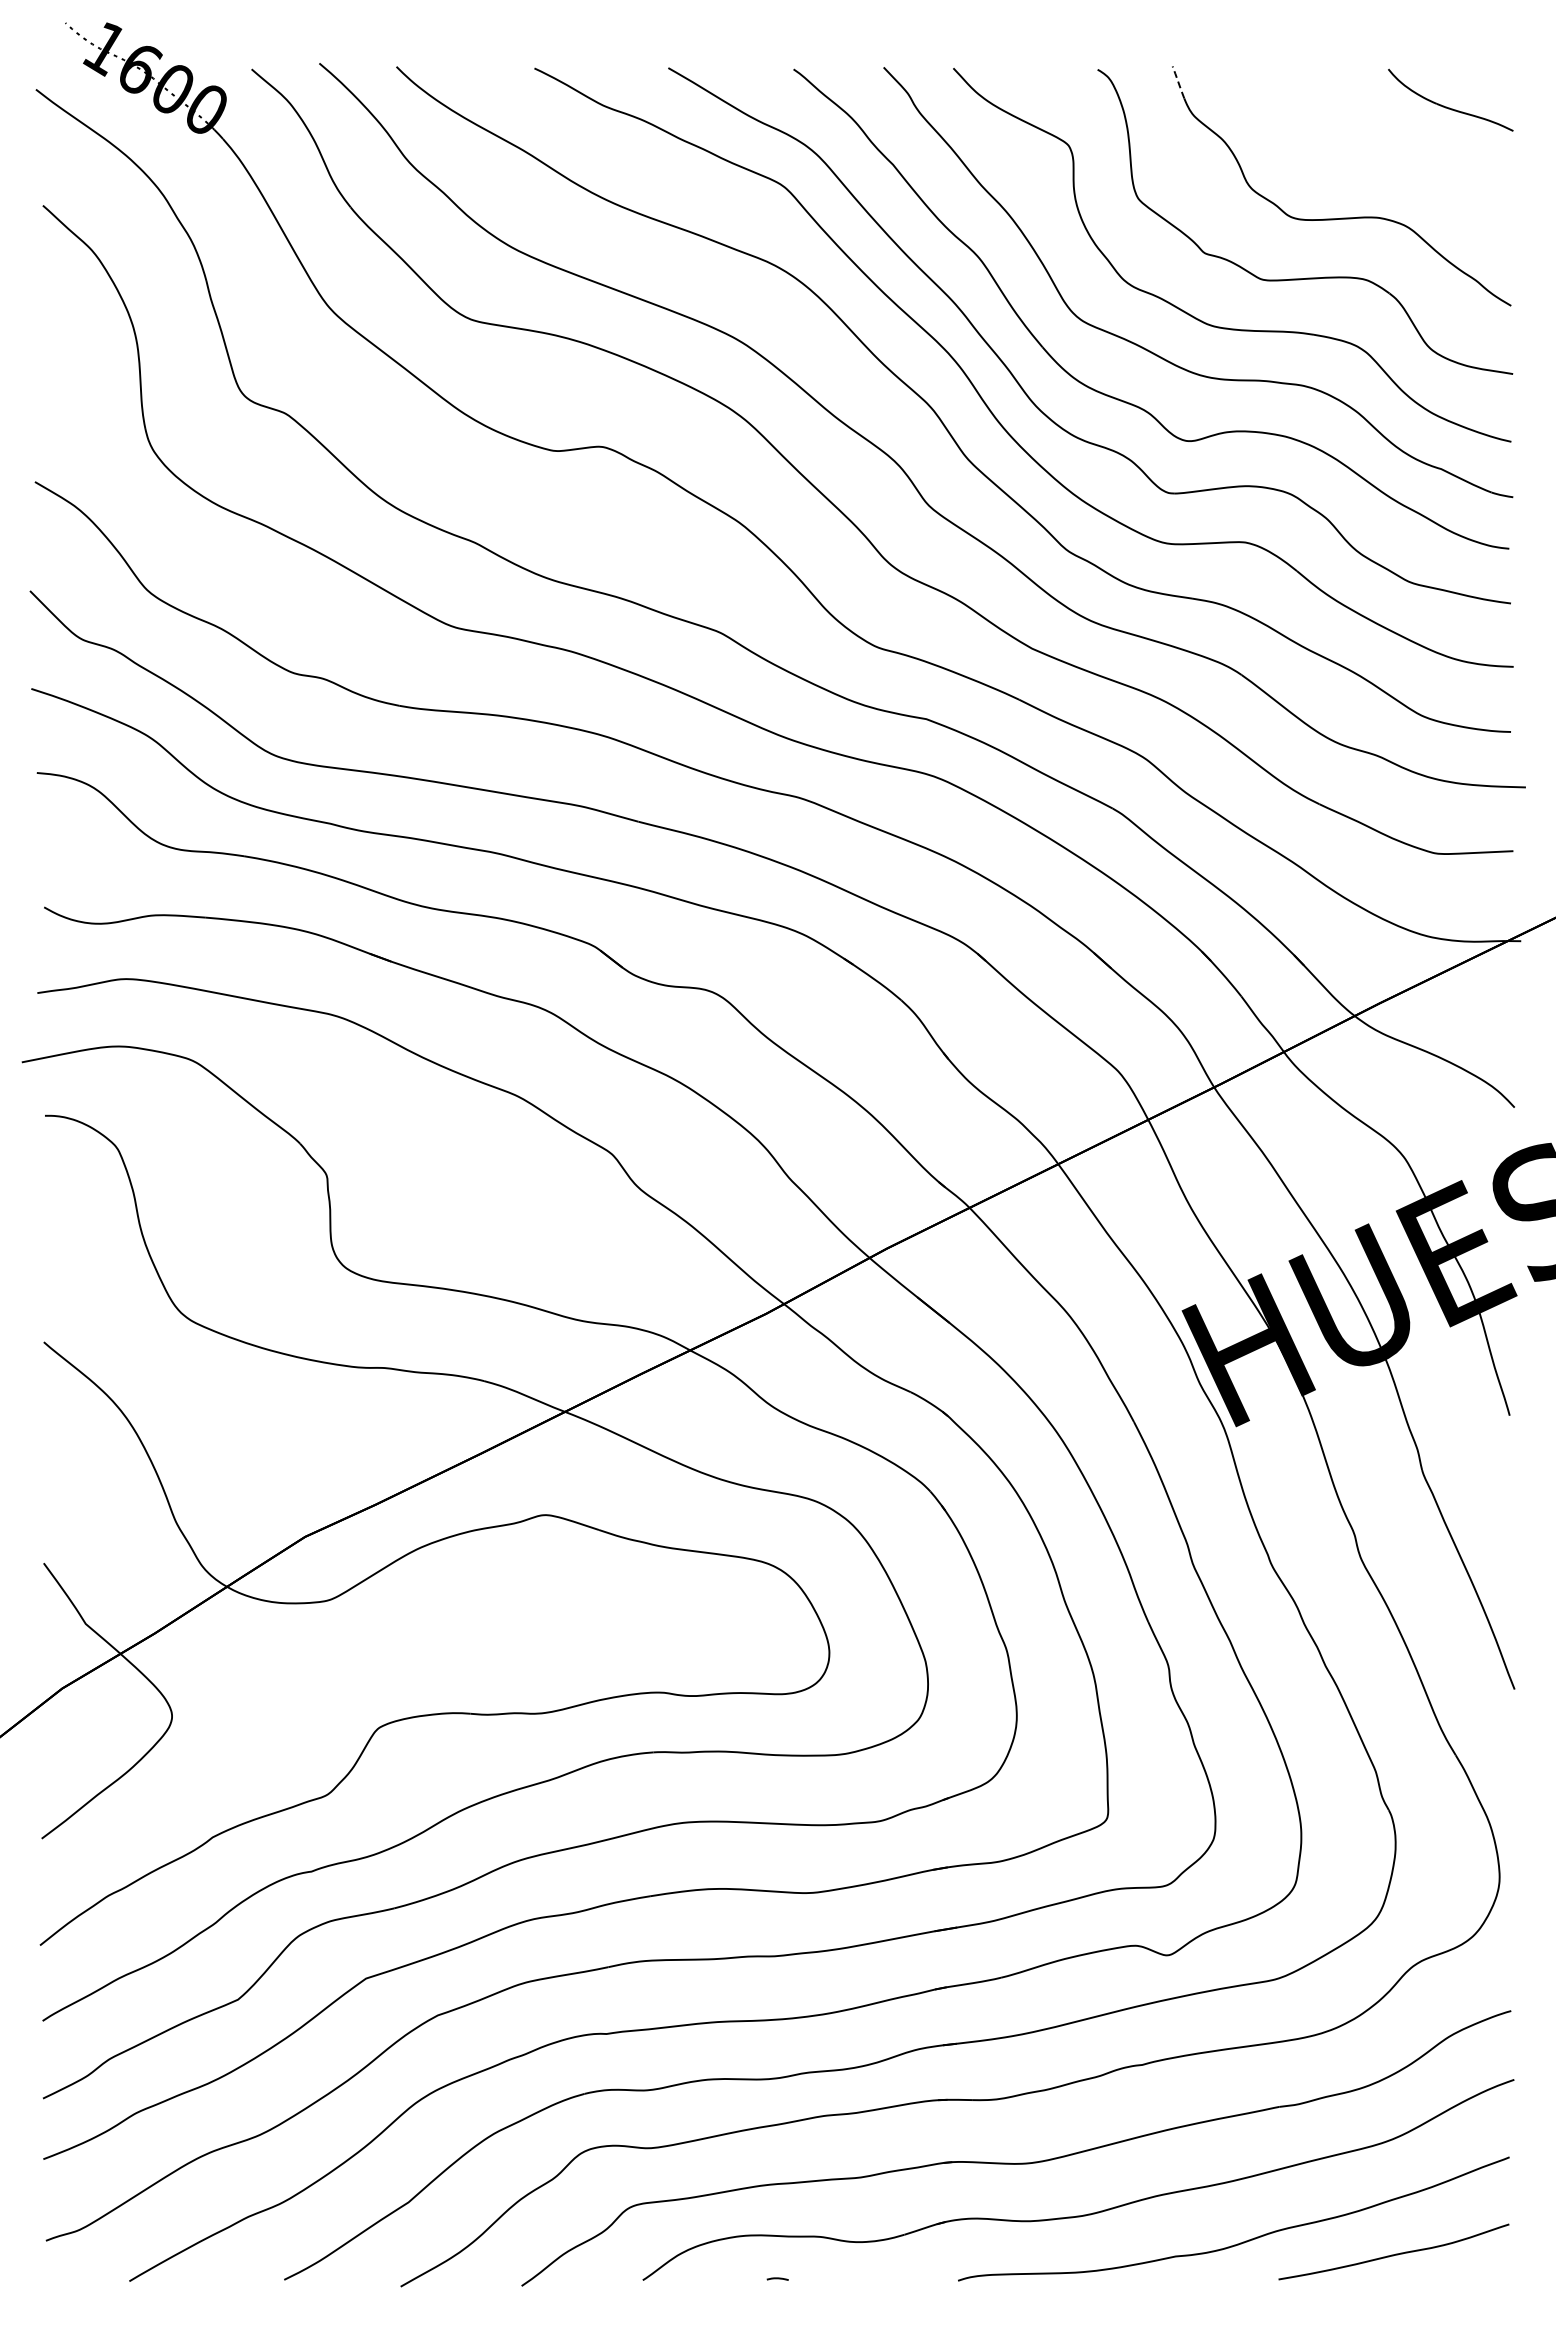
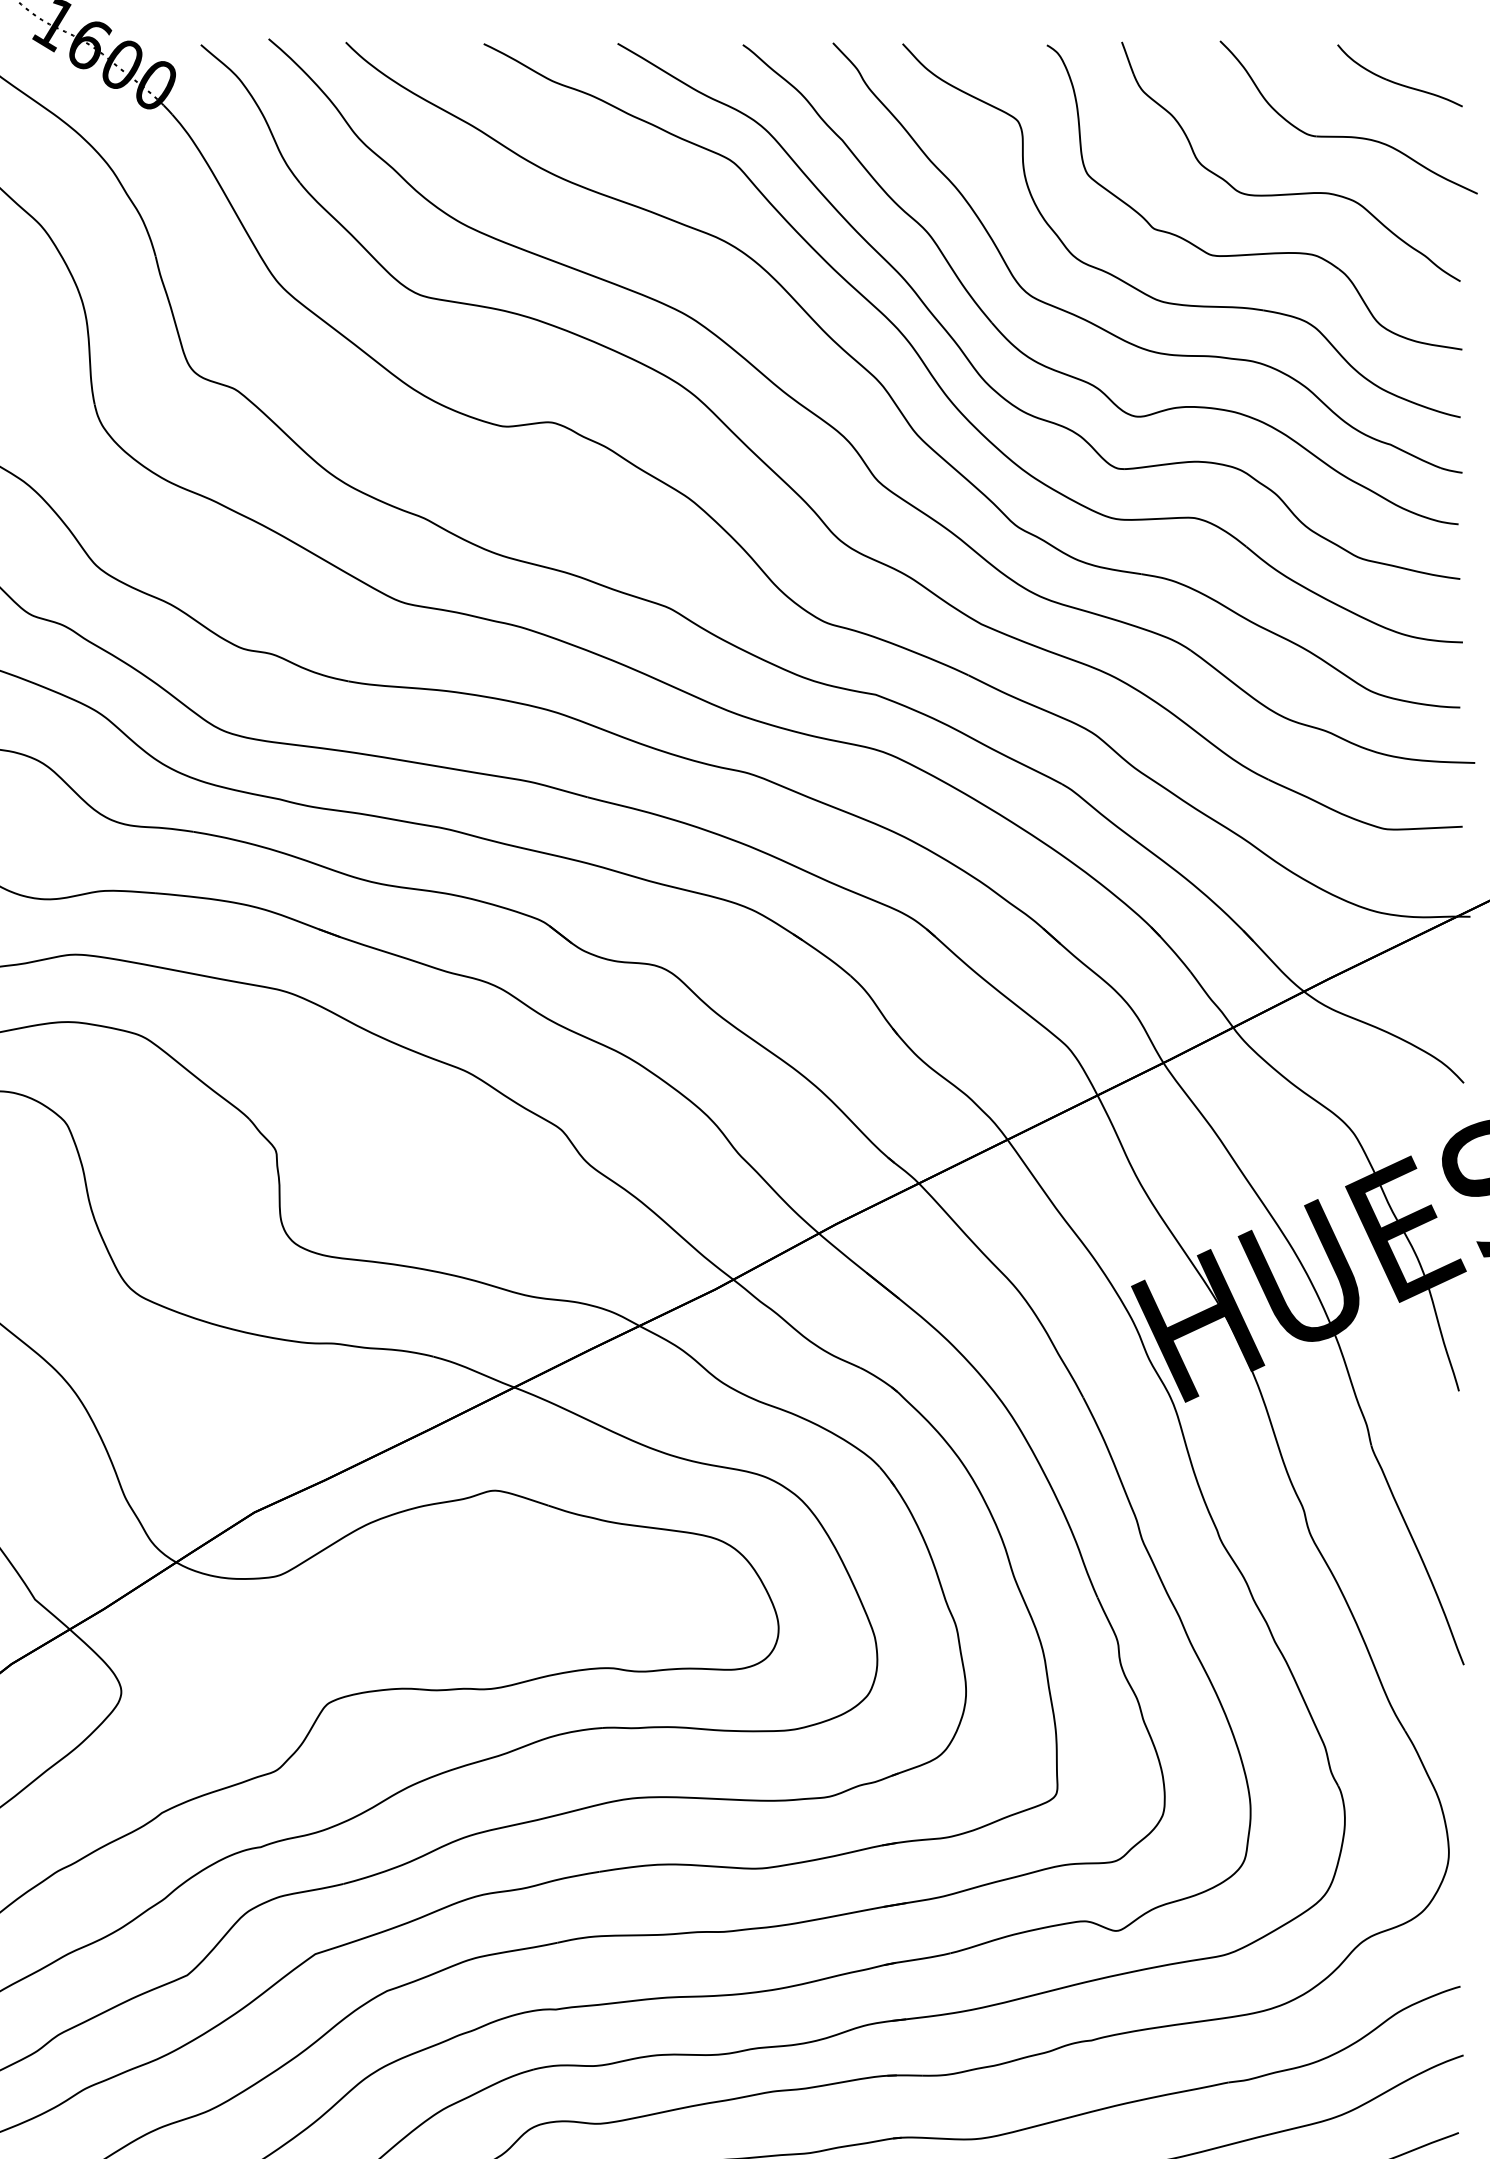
line: (1178, 82) -> (1127, 58), dashed -> solid
part: (1399, 160) -> (1348, 136), added

